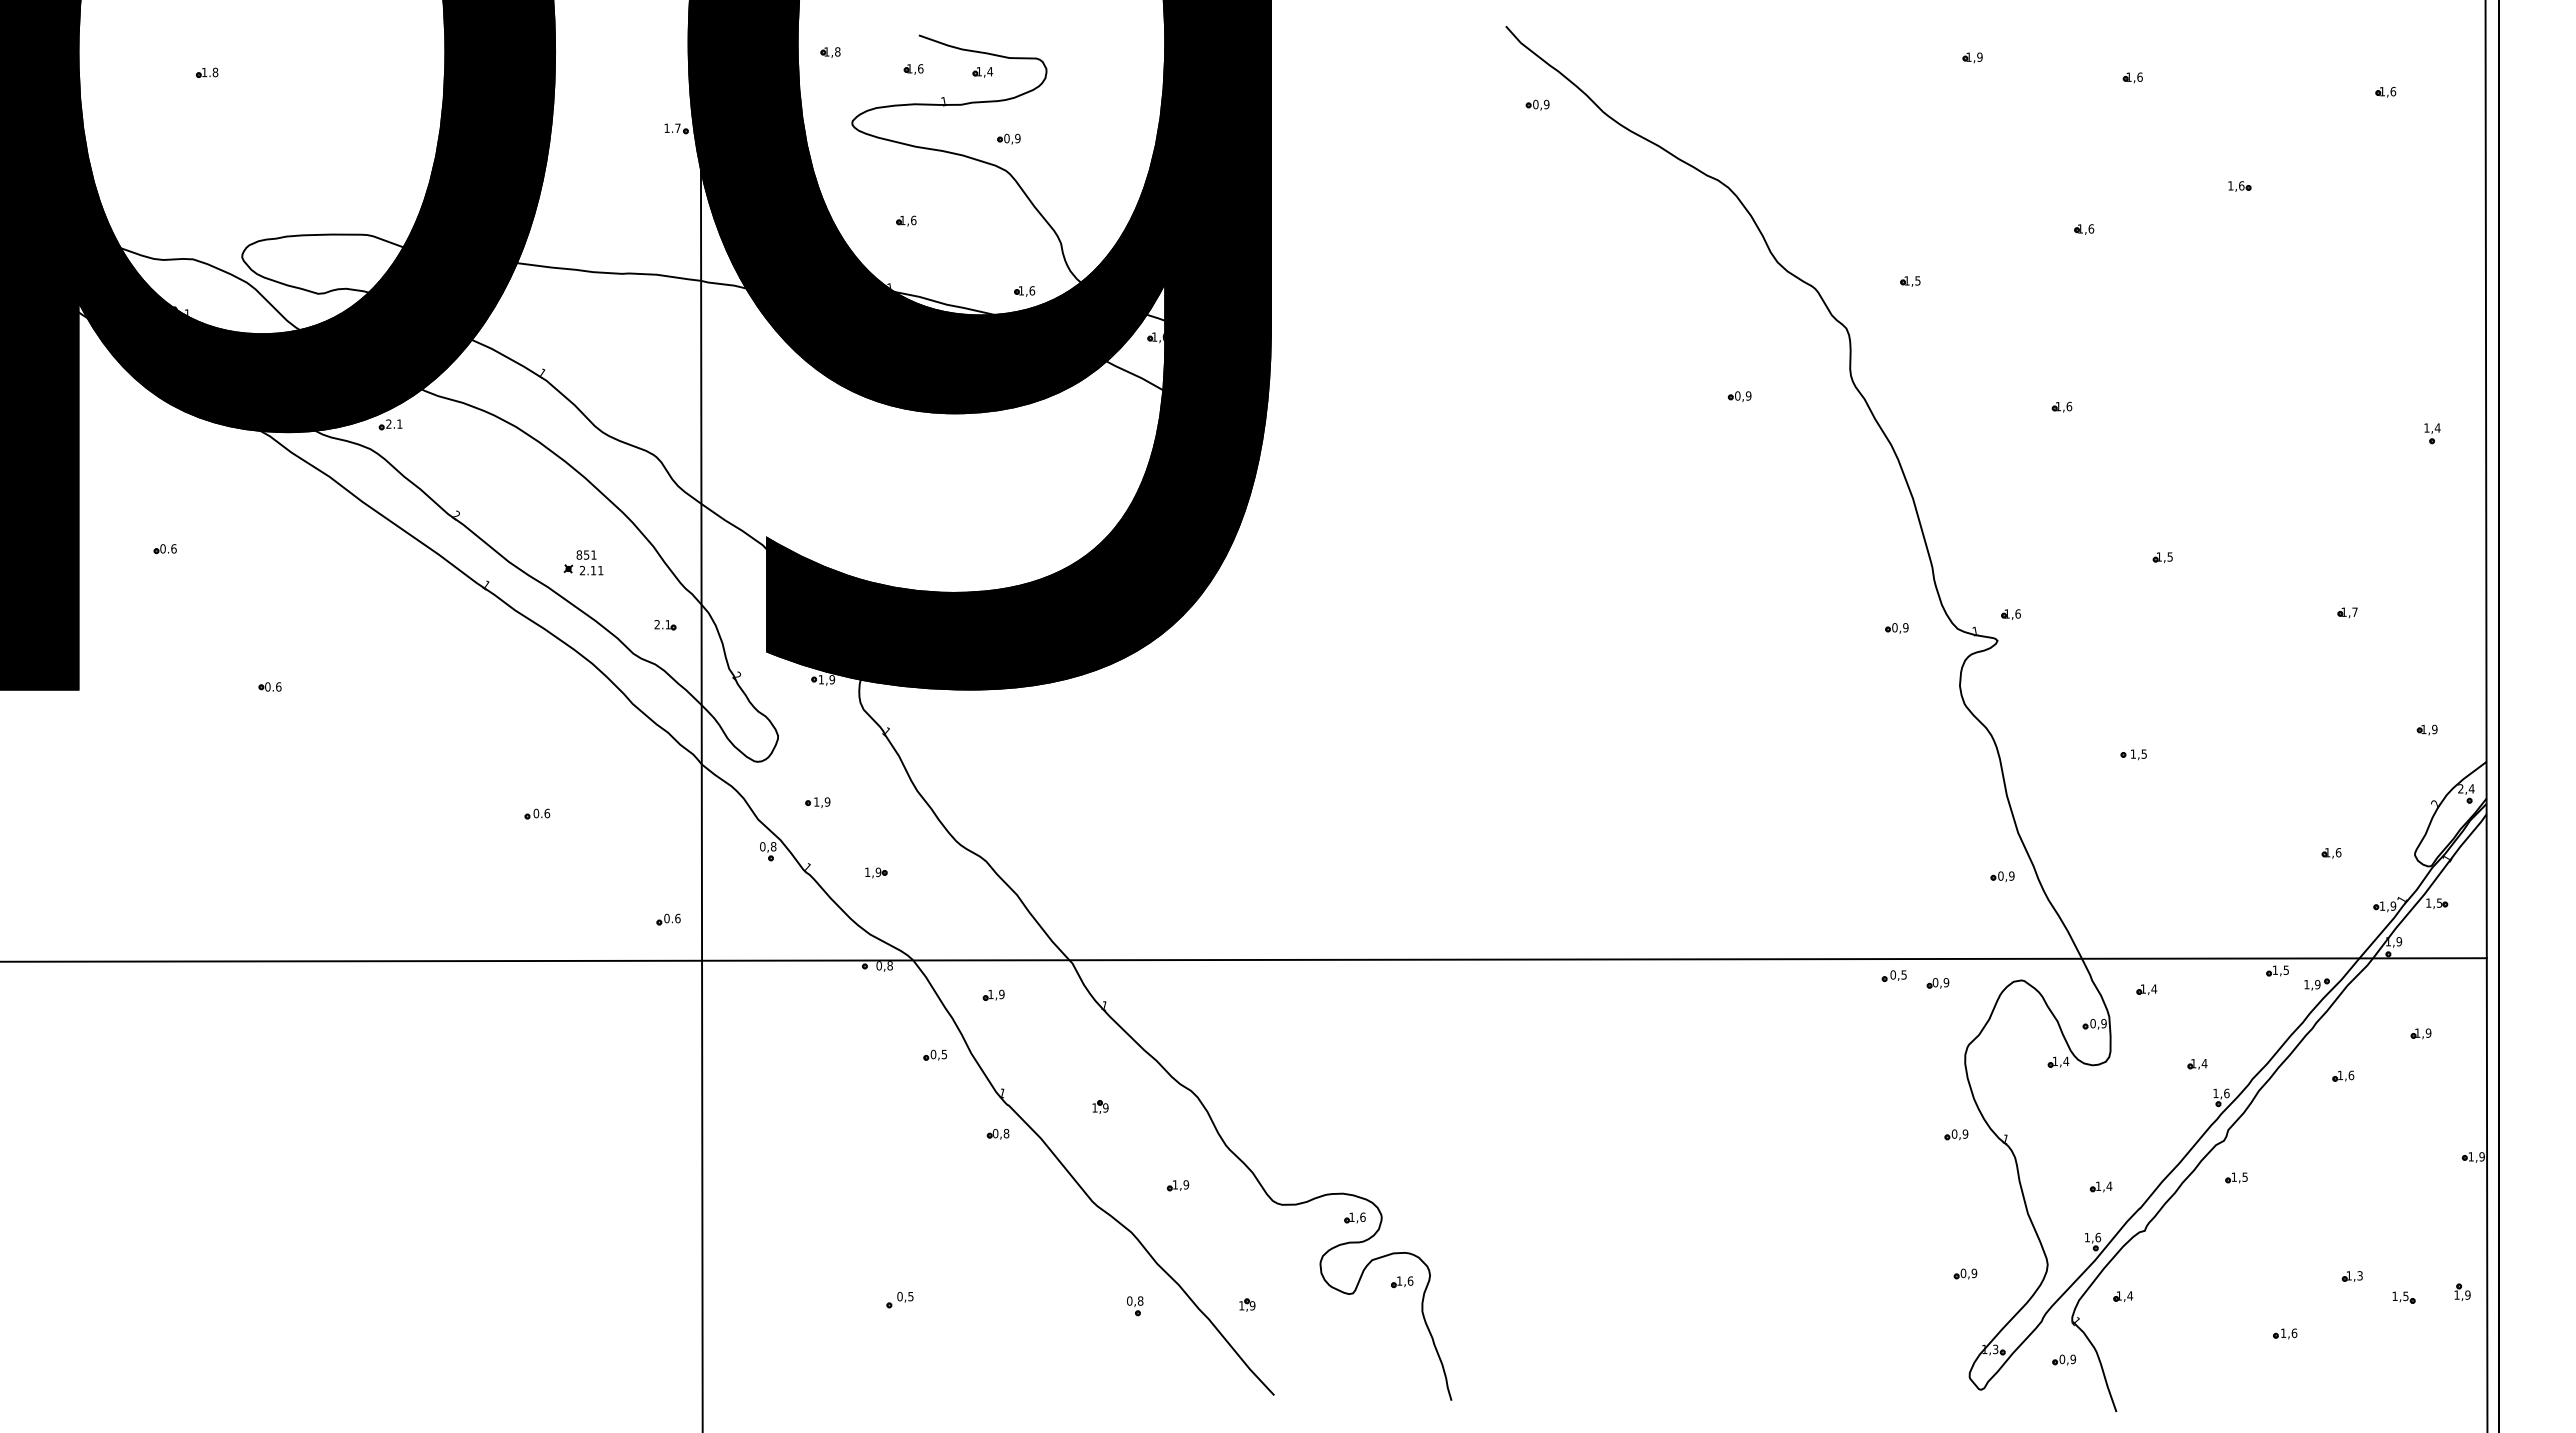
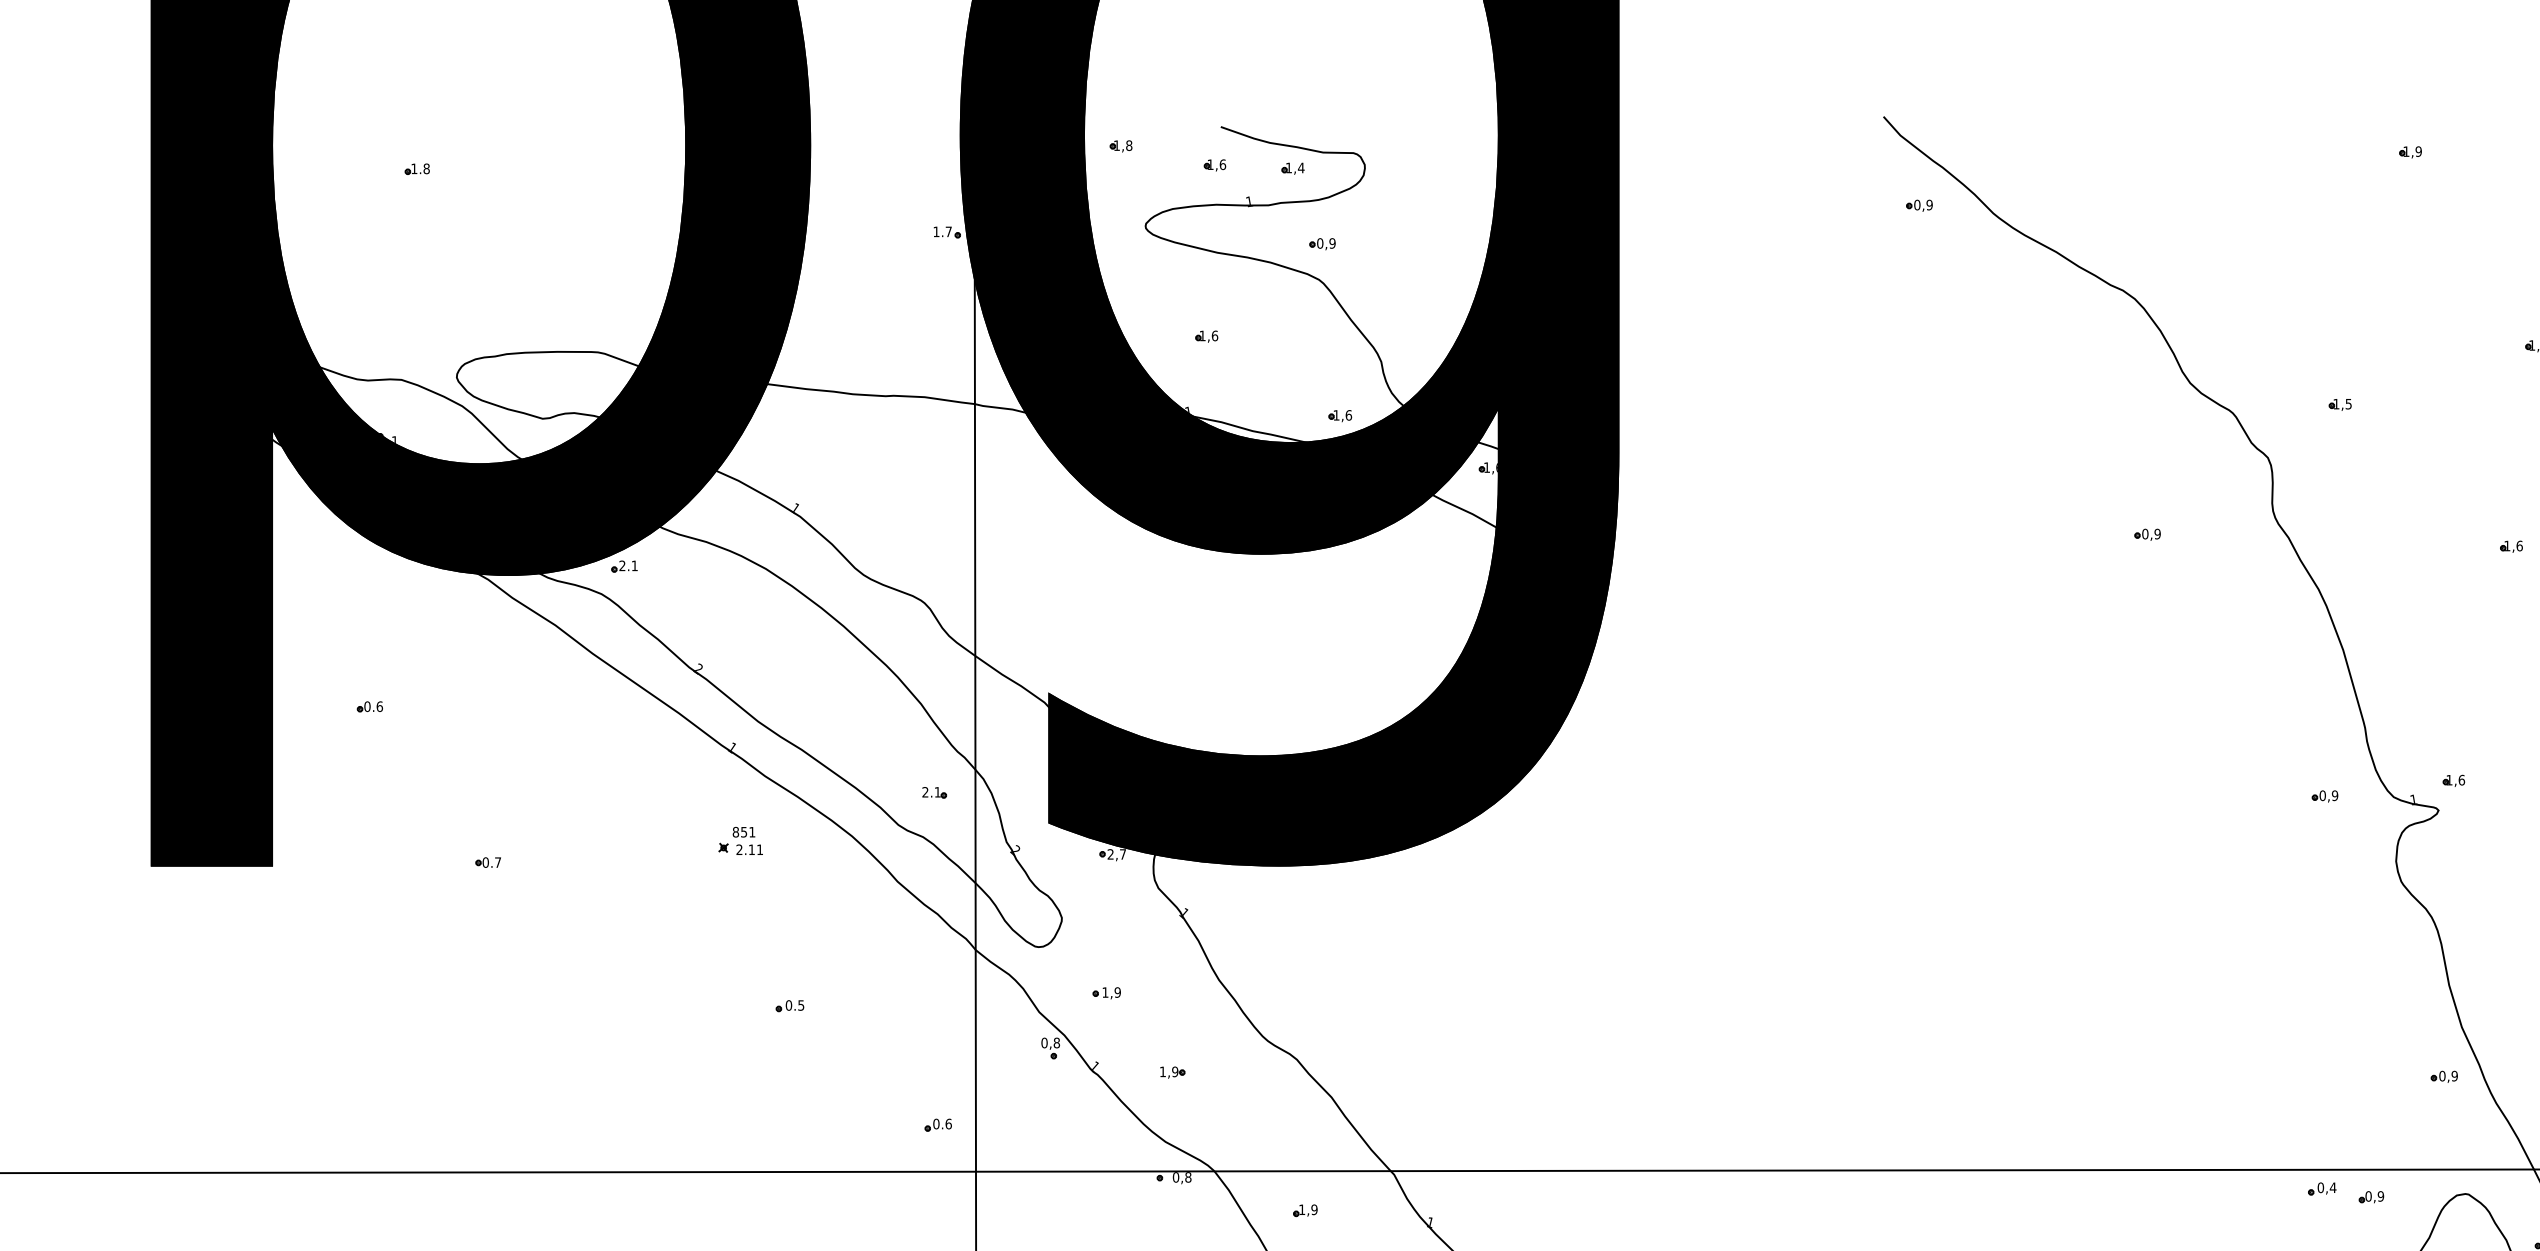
part: (583, 562) -> (740, 840), moved
text: (826, 679) -> (1116, 854), 1,9 -> 2,7
text: (278, 686) -> (497, 862), 0.6 -> 0.7
text: (547, 813) -> (801, 1005), 0.6 -> 0.5
text: (1904, 974) -> (2333, 1187), 0,5 -> 0,4

